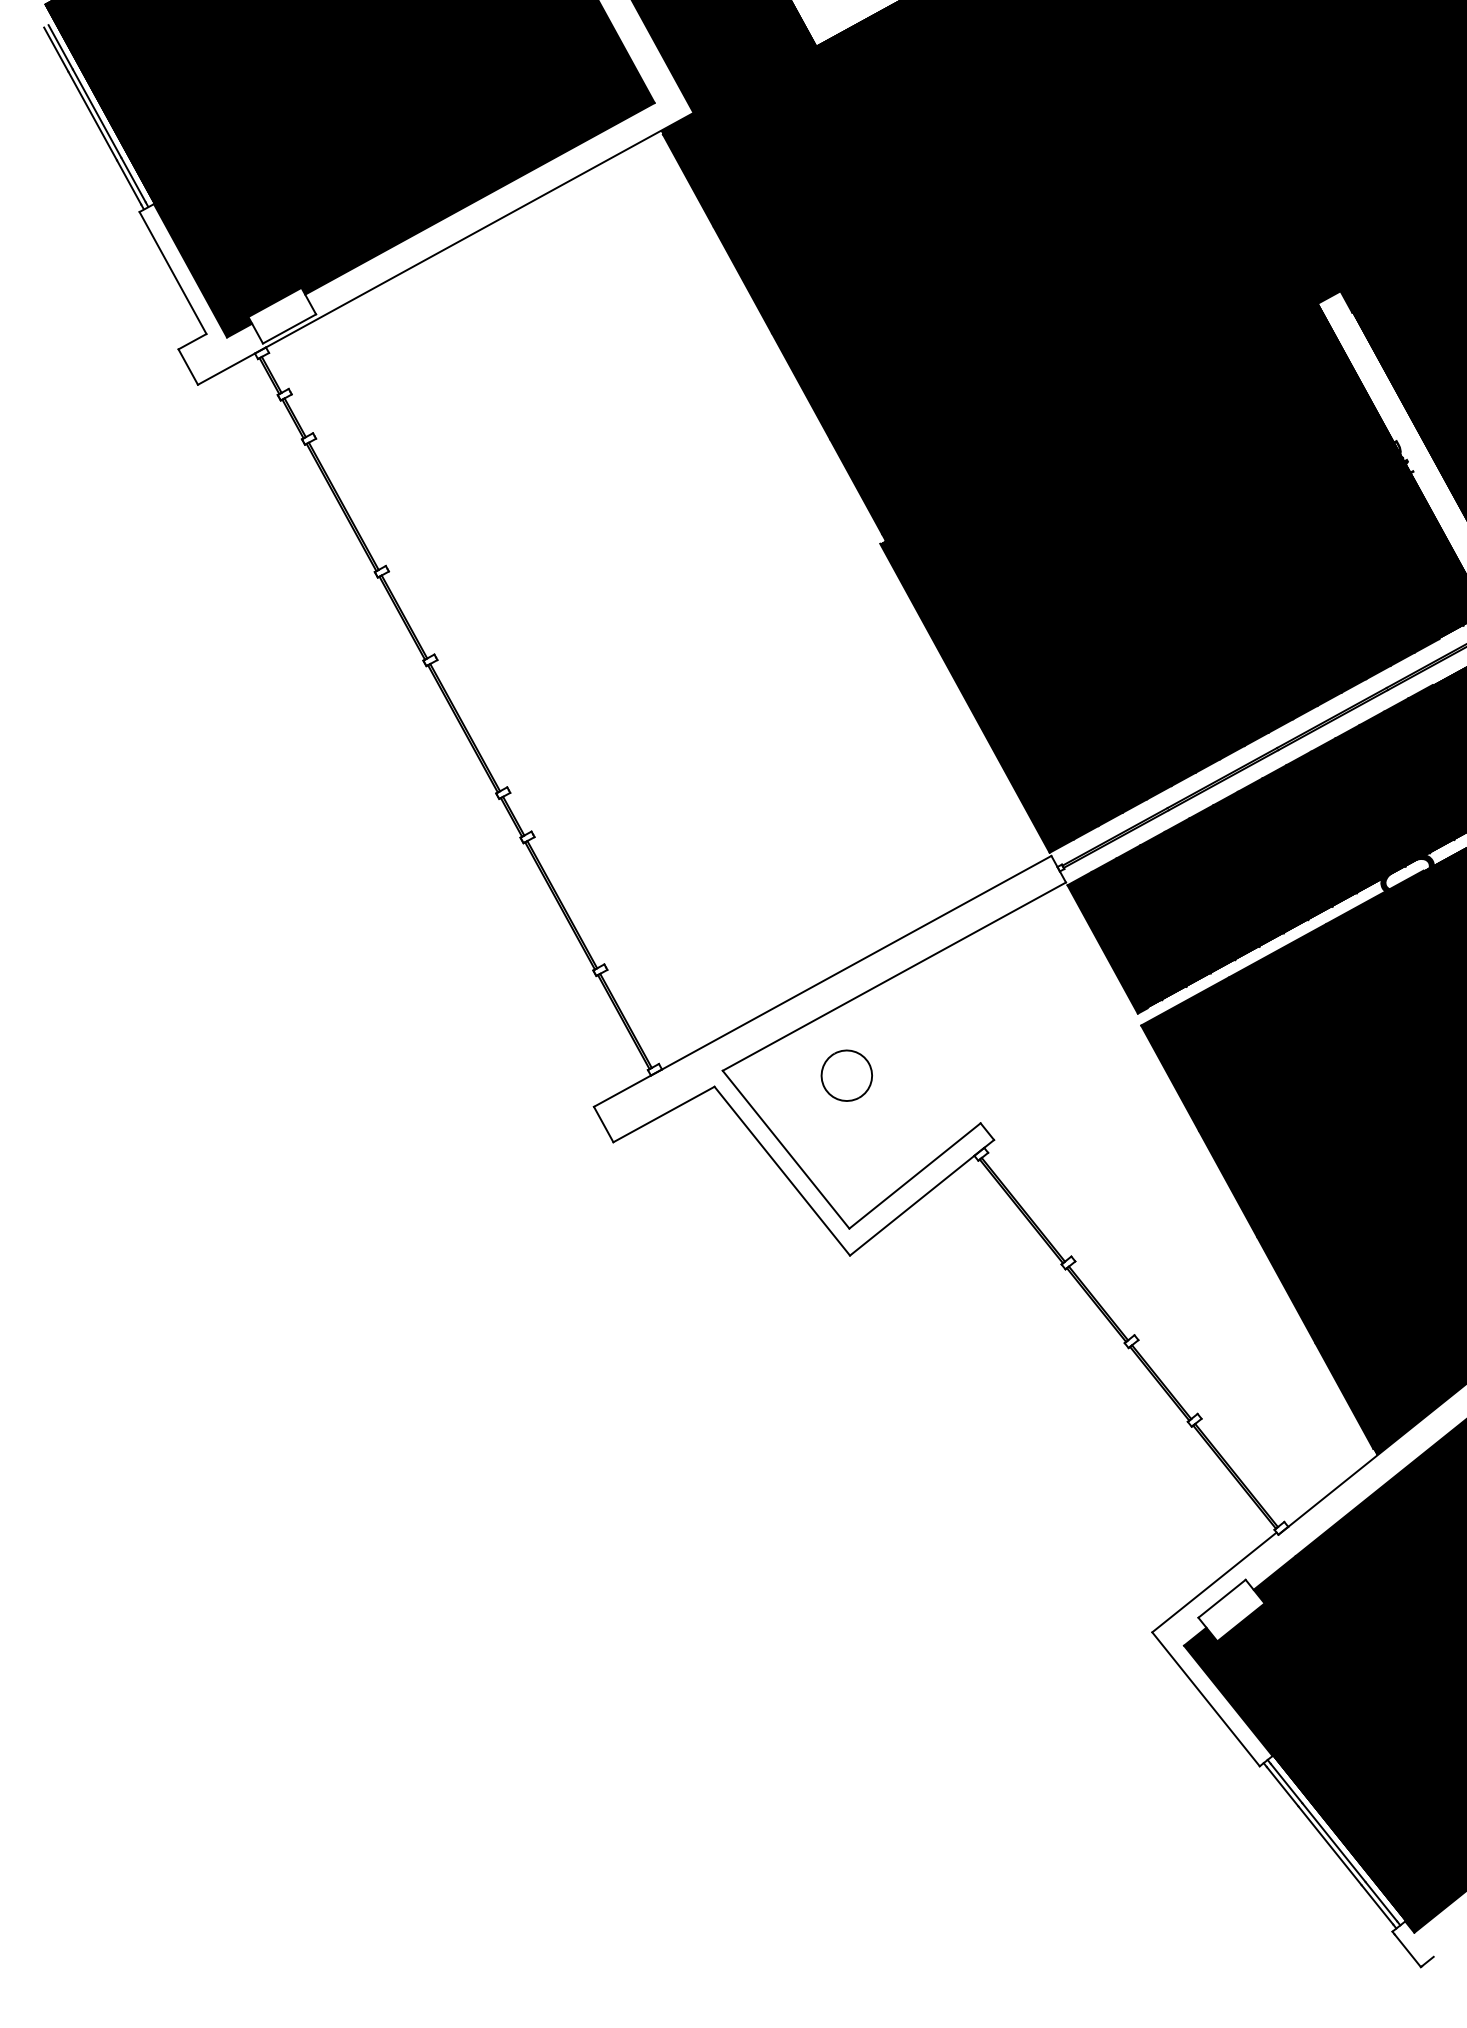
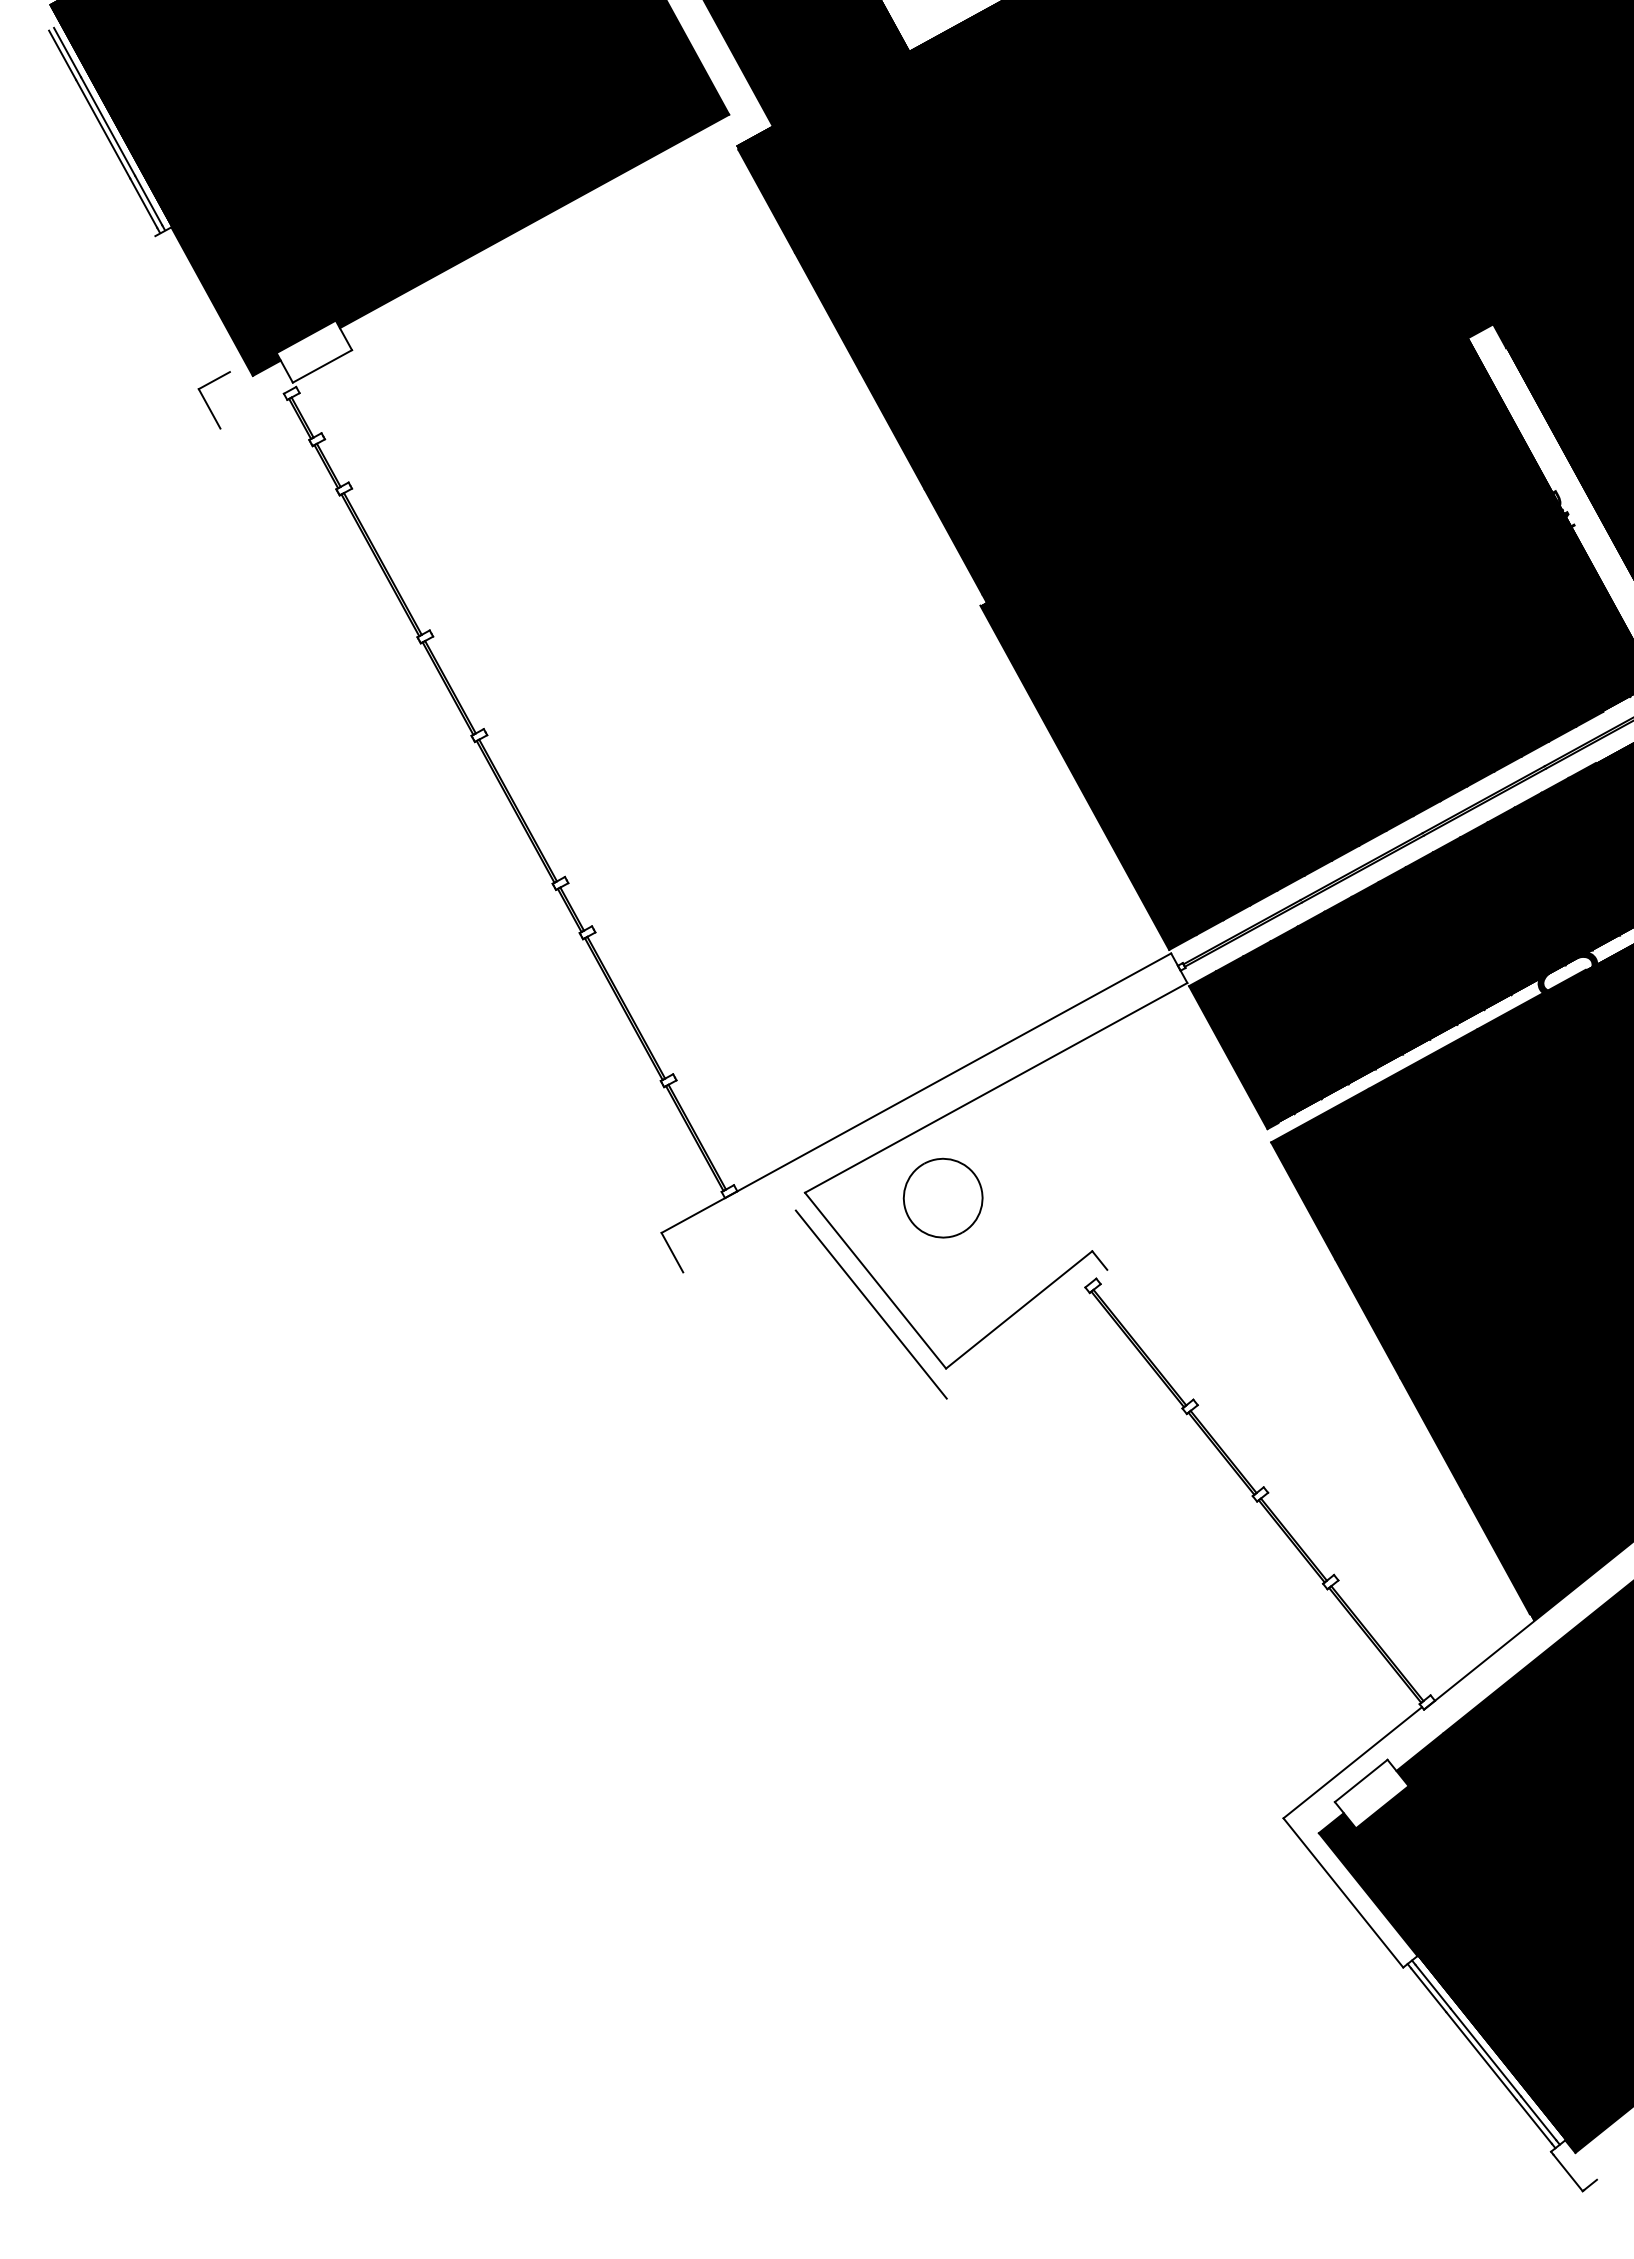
line: (445, 248) -> (496, 276), removed
line: (172, 273) -> (192, 304), removed
part: (847, 1075) -> (943, 1198), size x1.4
line: (663, 1114) -> (739, 1241), removed
line: (921, 1197) -> (1026, 1333), removed

